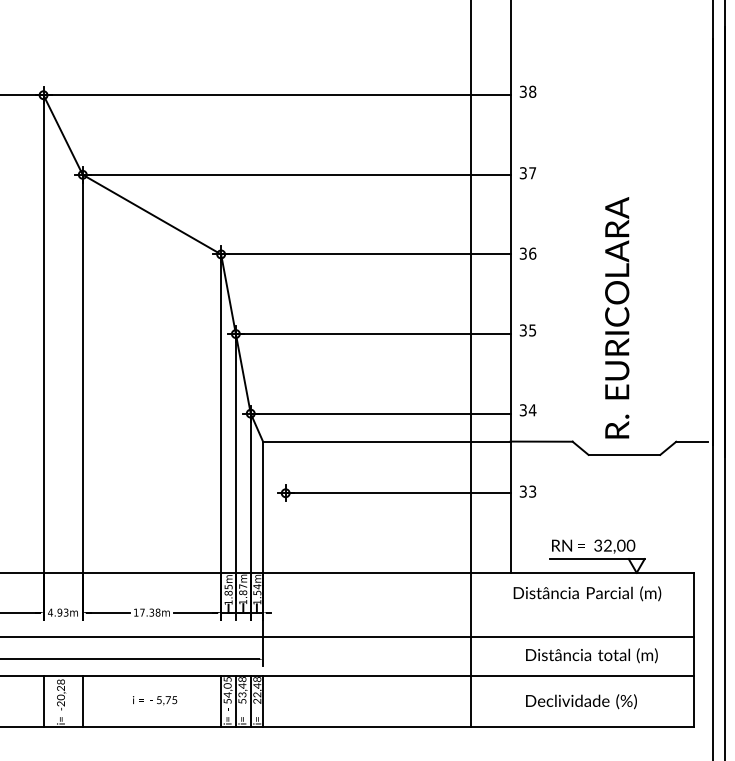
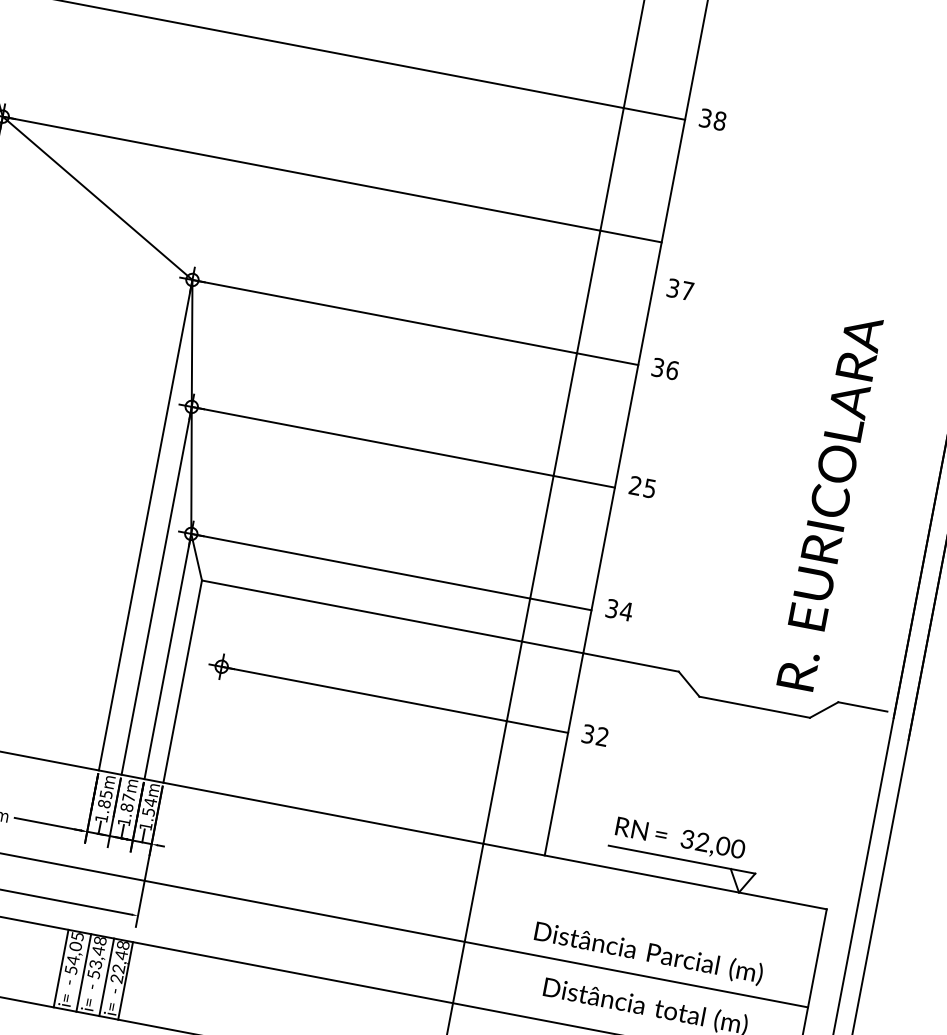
text: (527, 173) -> (679, 289), moved
text: (617, 317) -> (830, 502), moved
text: (522, 330) -> (634, 485), 35 -> 25
text: (532, 491) -> (602, 736), 33 -> 32
text: (587, 593) -> (648, 952), moved

